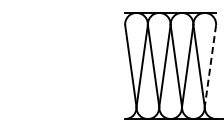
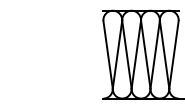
line: (210, 66) -> (174, 55), dashed -> solid

